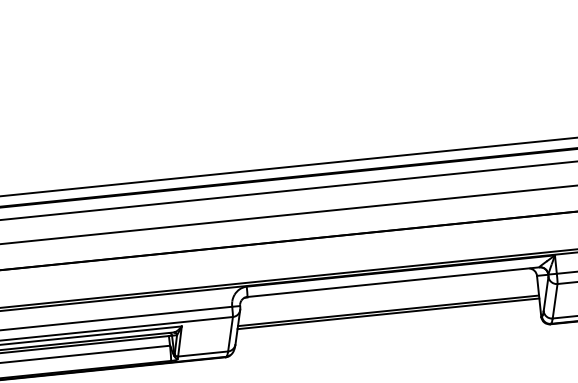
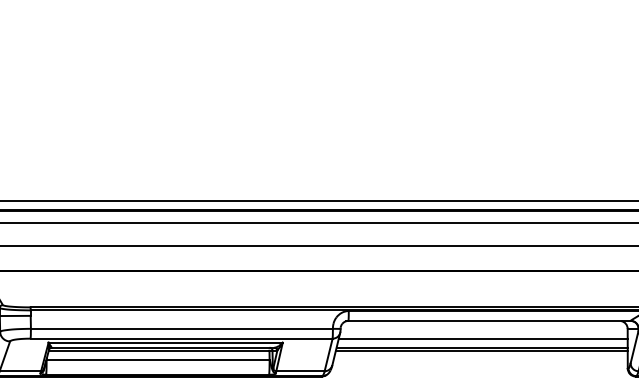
line: (387, 301) -> (482, 338), added

